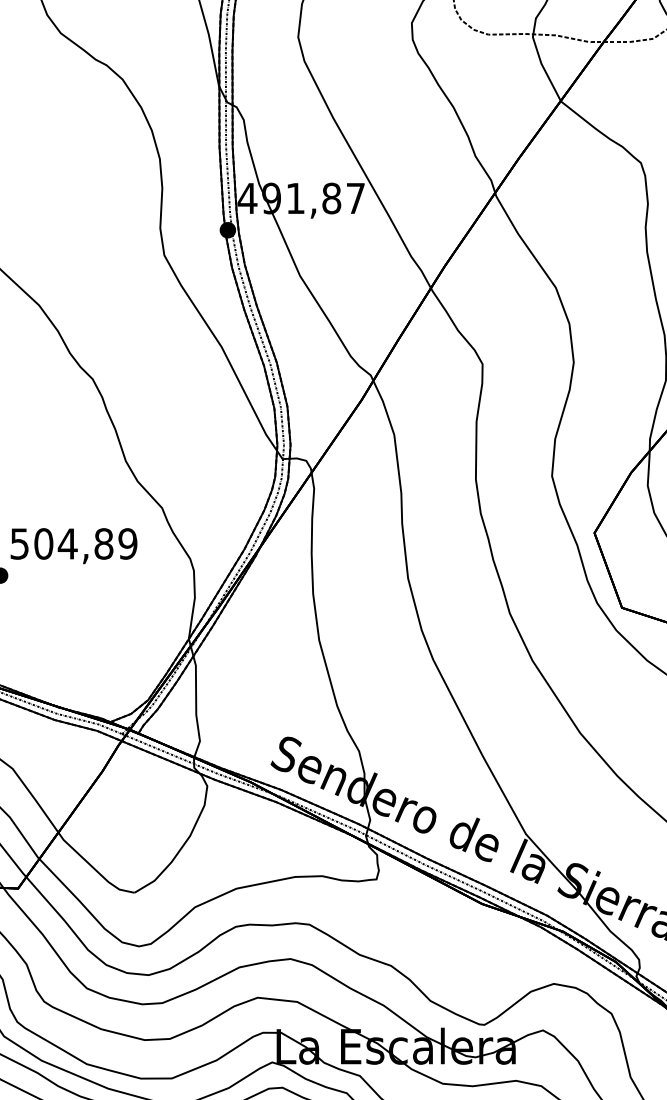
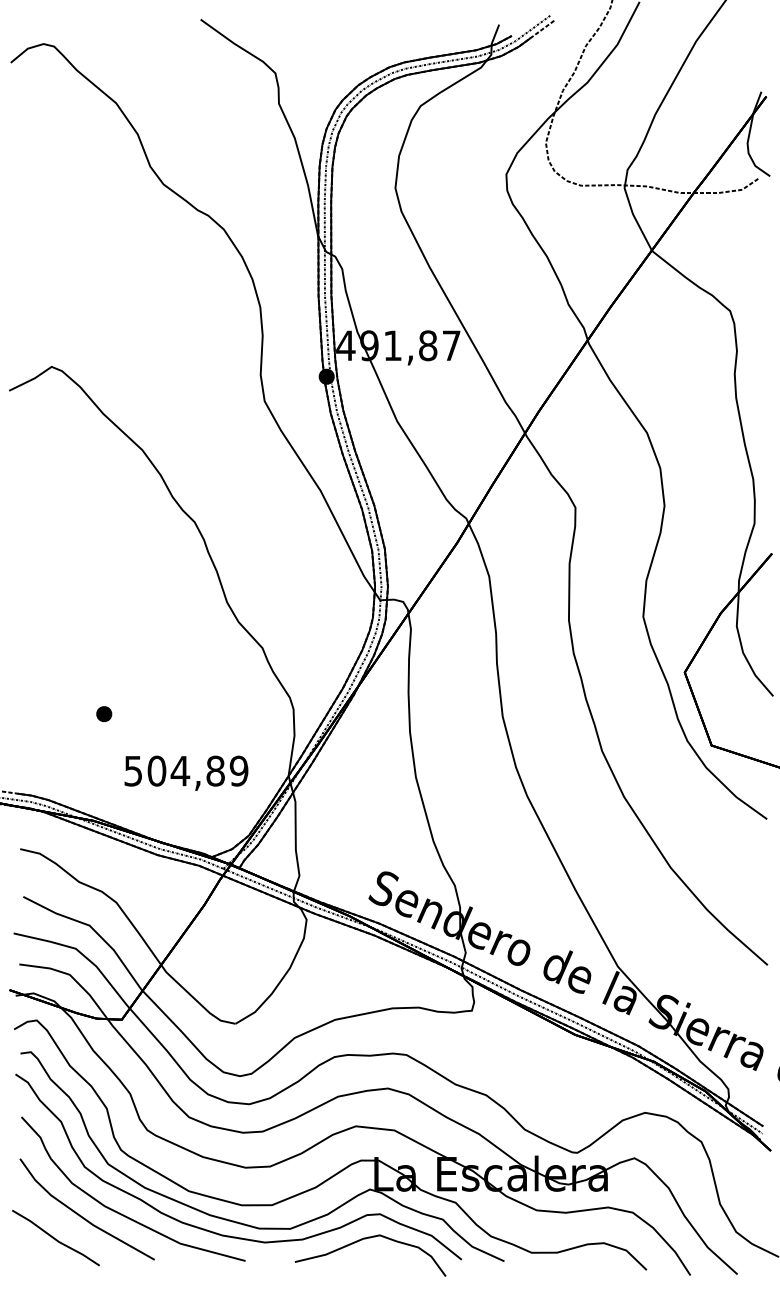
text: (74, 545) -> (186, 772), moved

